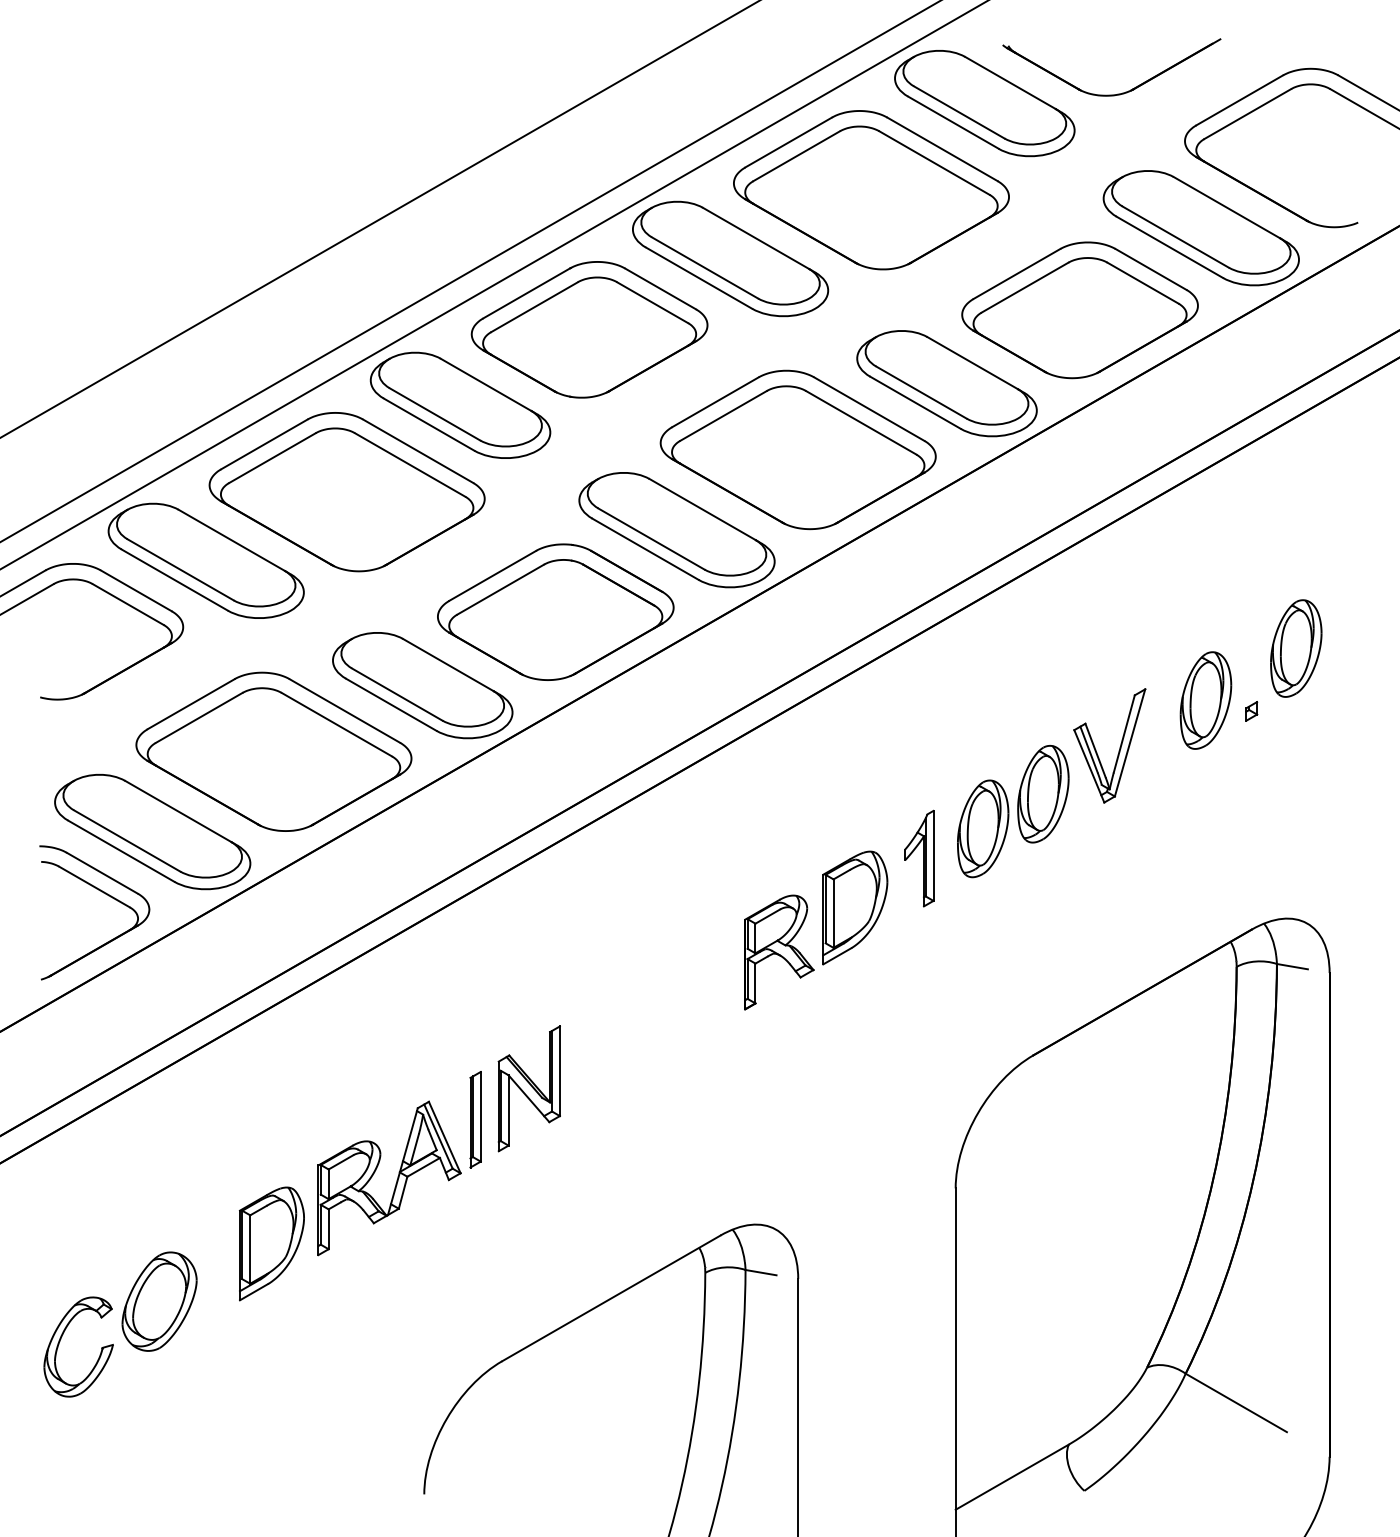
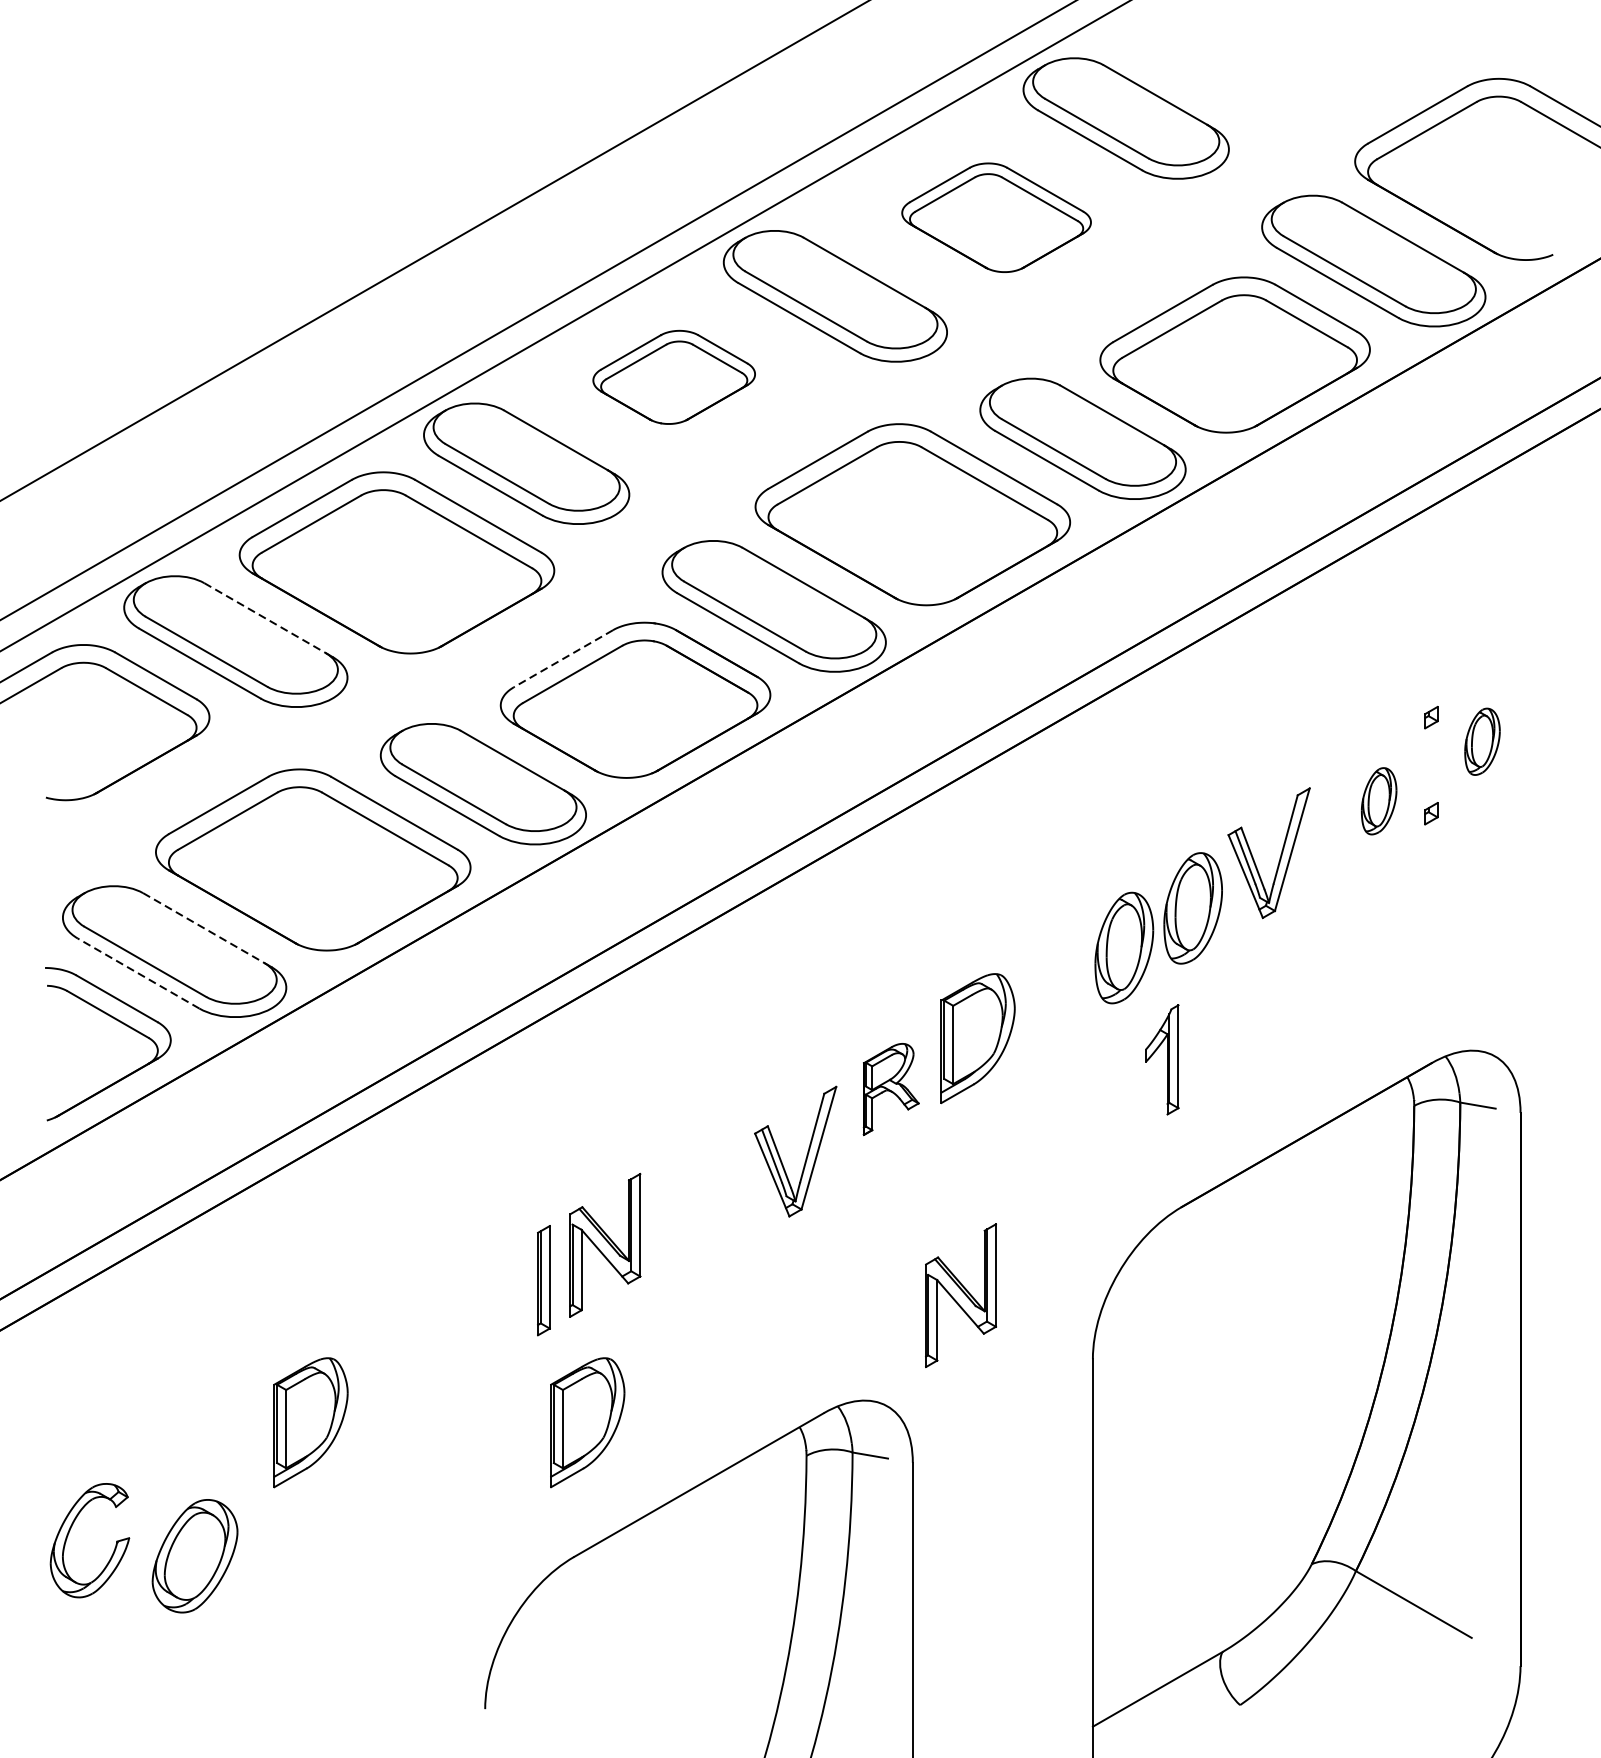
part: (1117, 93) -> (1277, 107), removed
part: (871, 190) -> (996, 217), size x0.6
part: (589, 329) -> (674, 376), size x0.6
line: (232, 540) -> (265, 618), solid -> dashed
line: (492, 575) -> (563, 658), solid -> dashed
part: (1251, 627) -> (1431, 717), added
part: (1296, 648) -> (1482, 741), size x0.6
part: (1205, 700) -> (1378, 801), size x0.6
line: (178, 811) -> (204, 928), solid -> dashed
line: (120, 850) -> (137, 972), solid -> dashed
part: (919, 858) -> (1162, 1059), moved
part: (779, 952) -> (891, 1089), size x0.7
part: (705, 1008) -> (806, 1153), added
part: (839, 1132) -> (960, 1295), added
part: (396, 1180) -> (453, 1350), removed
part: (513, 1243) -> (587, 1422), added
part: (159, 1301) -> (194, 1556), moved

